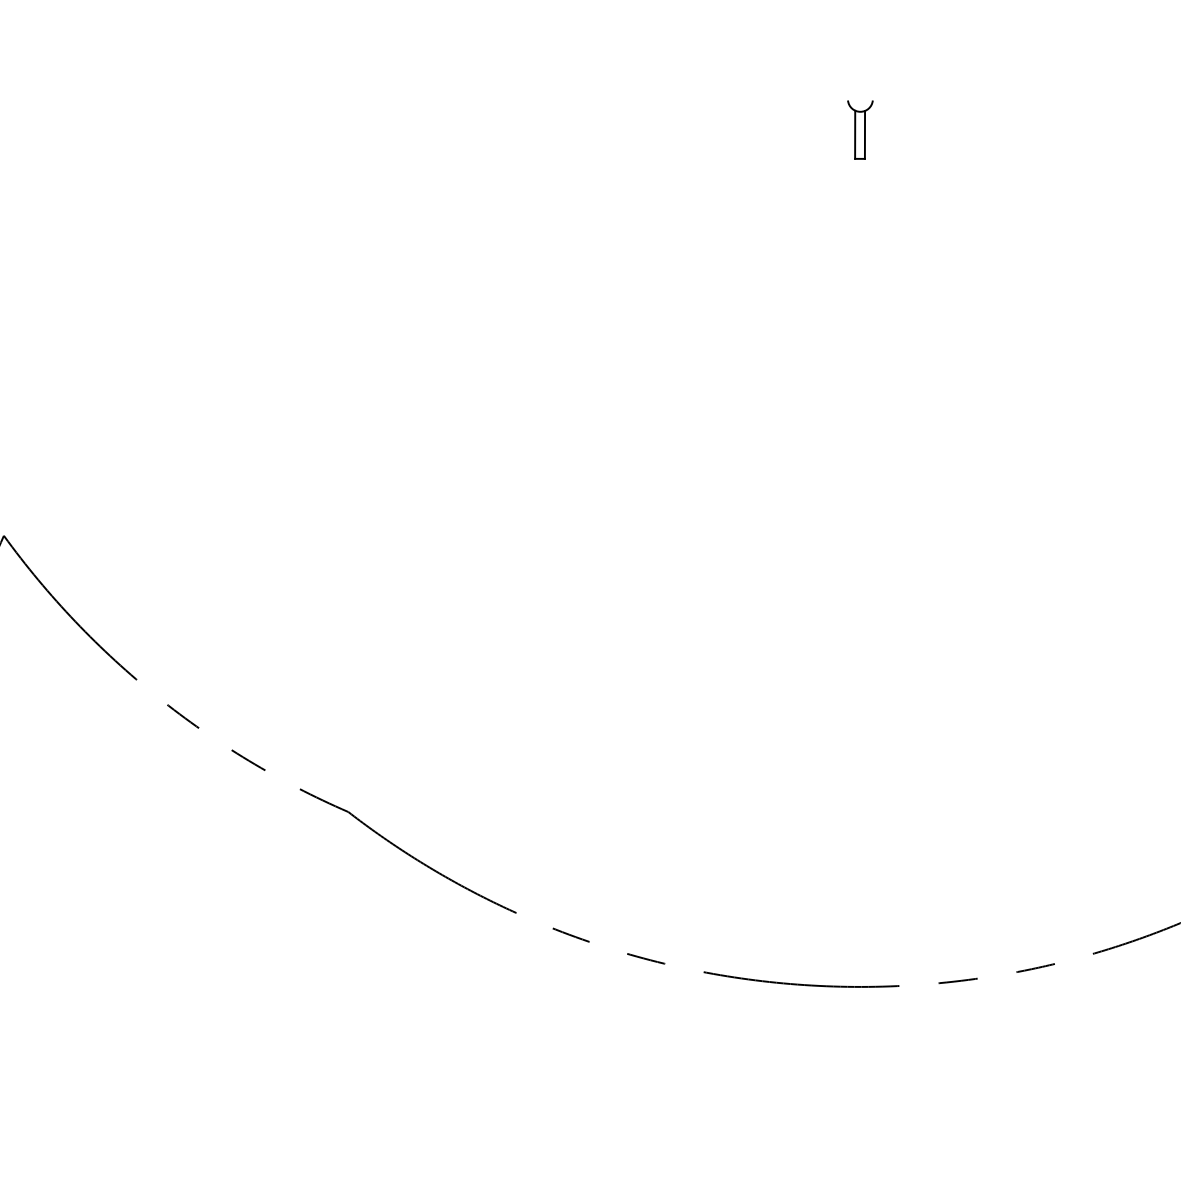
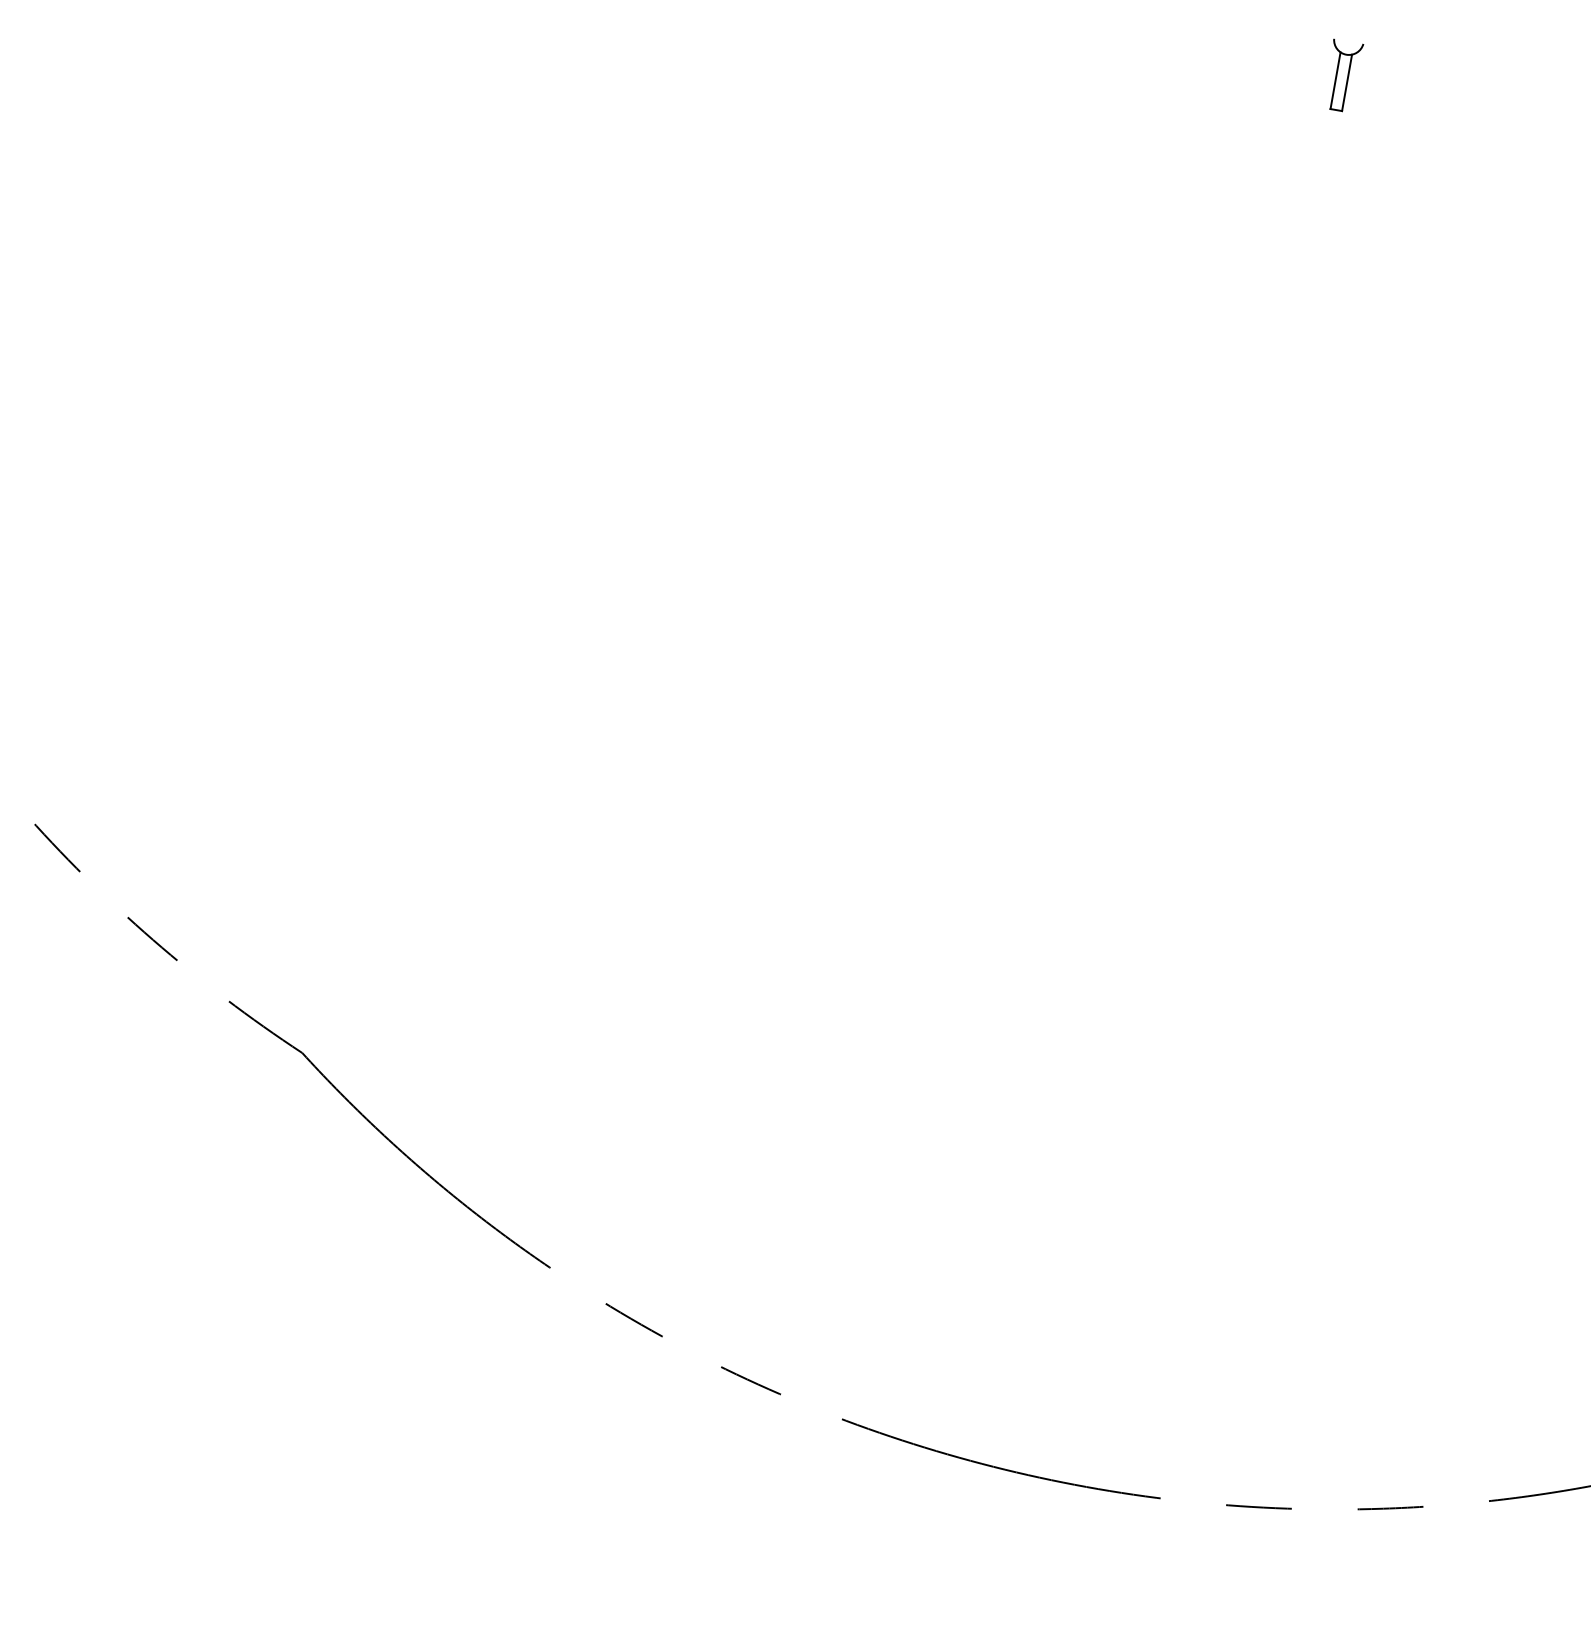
part: (860, 130) -> (1342, 76), size x0.71

